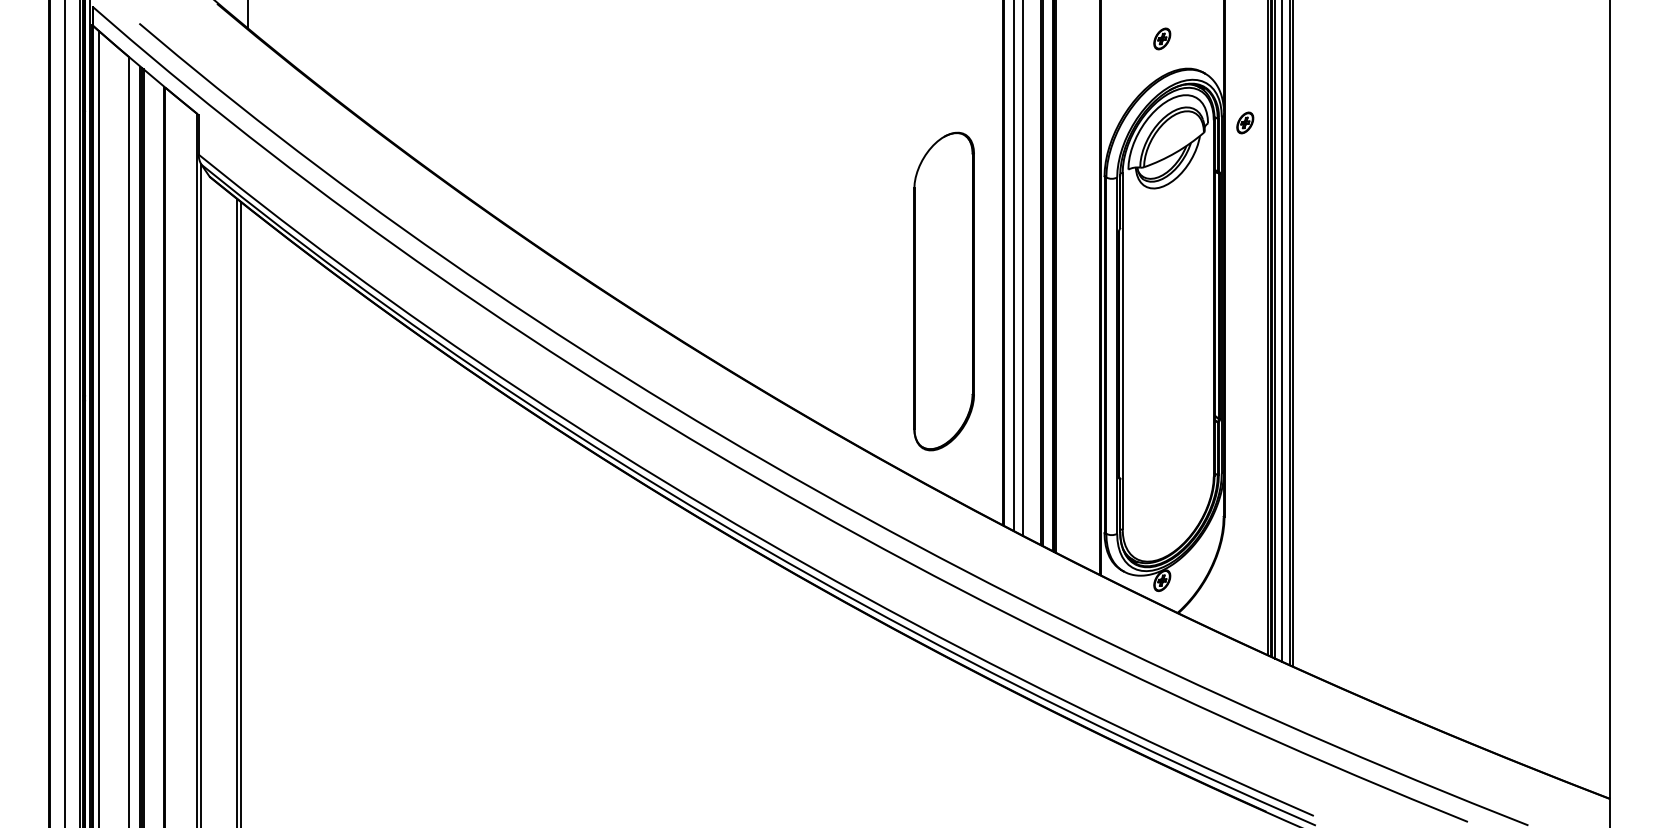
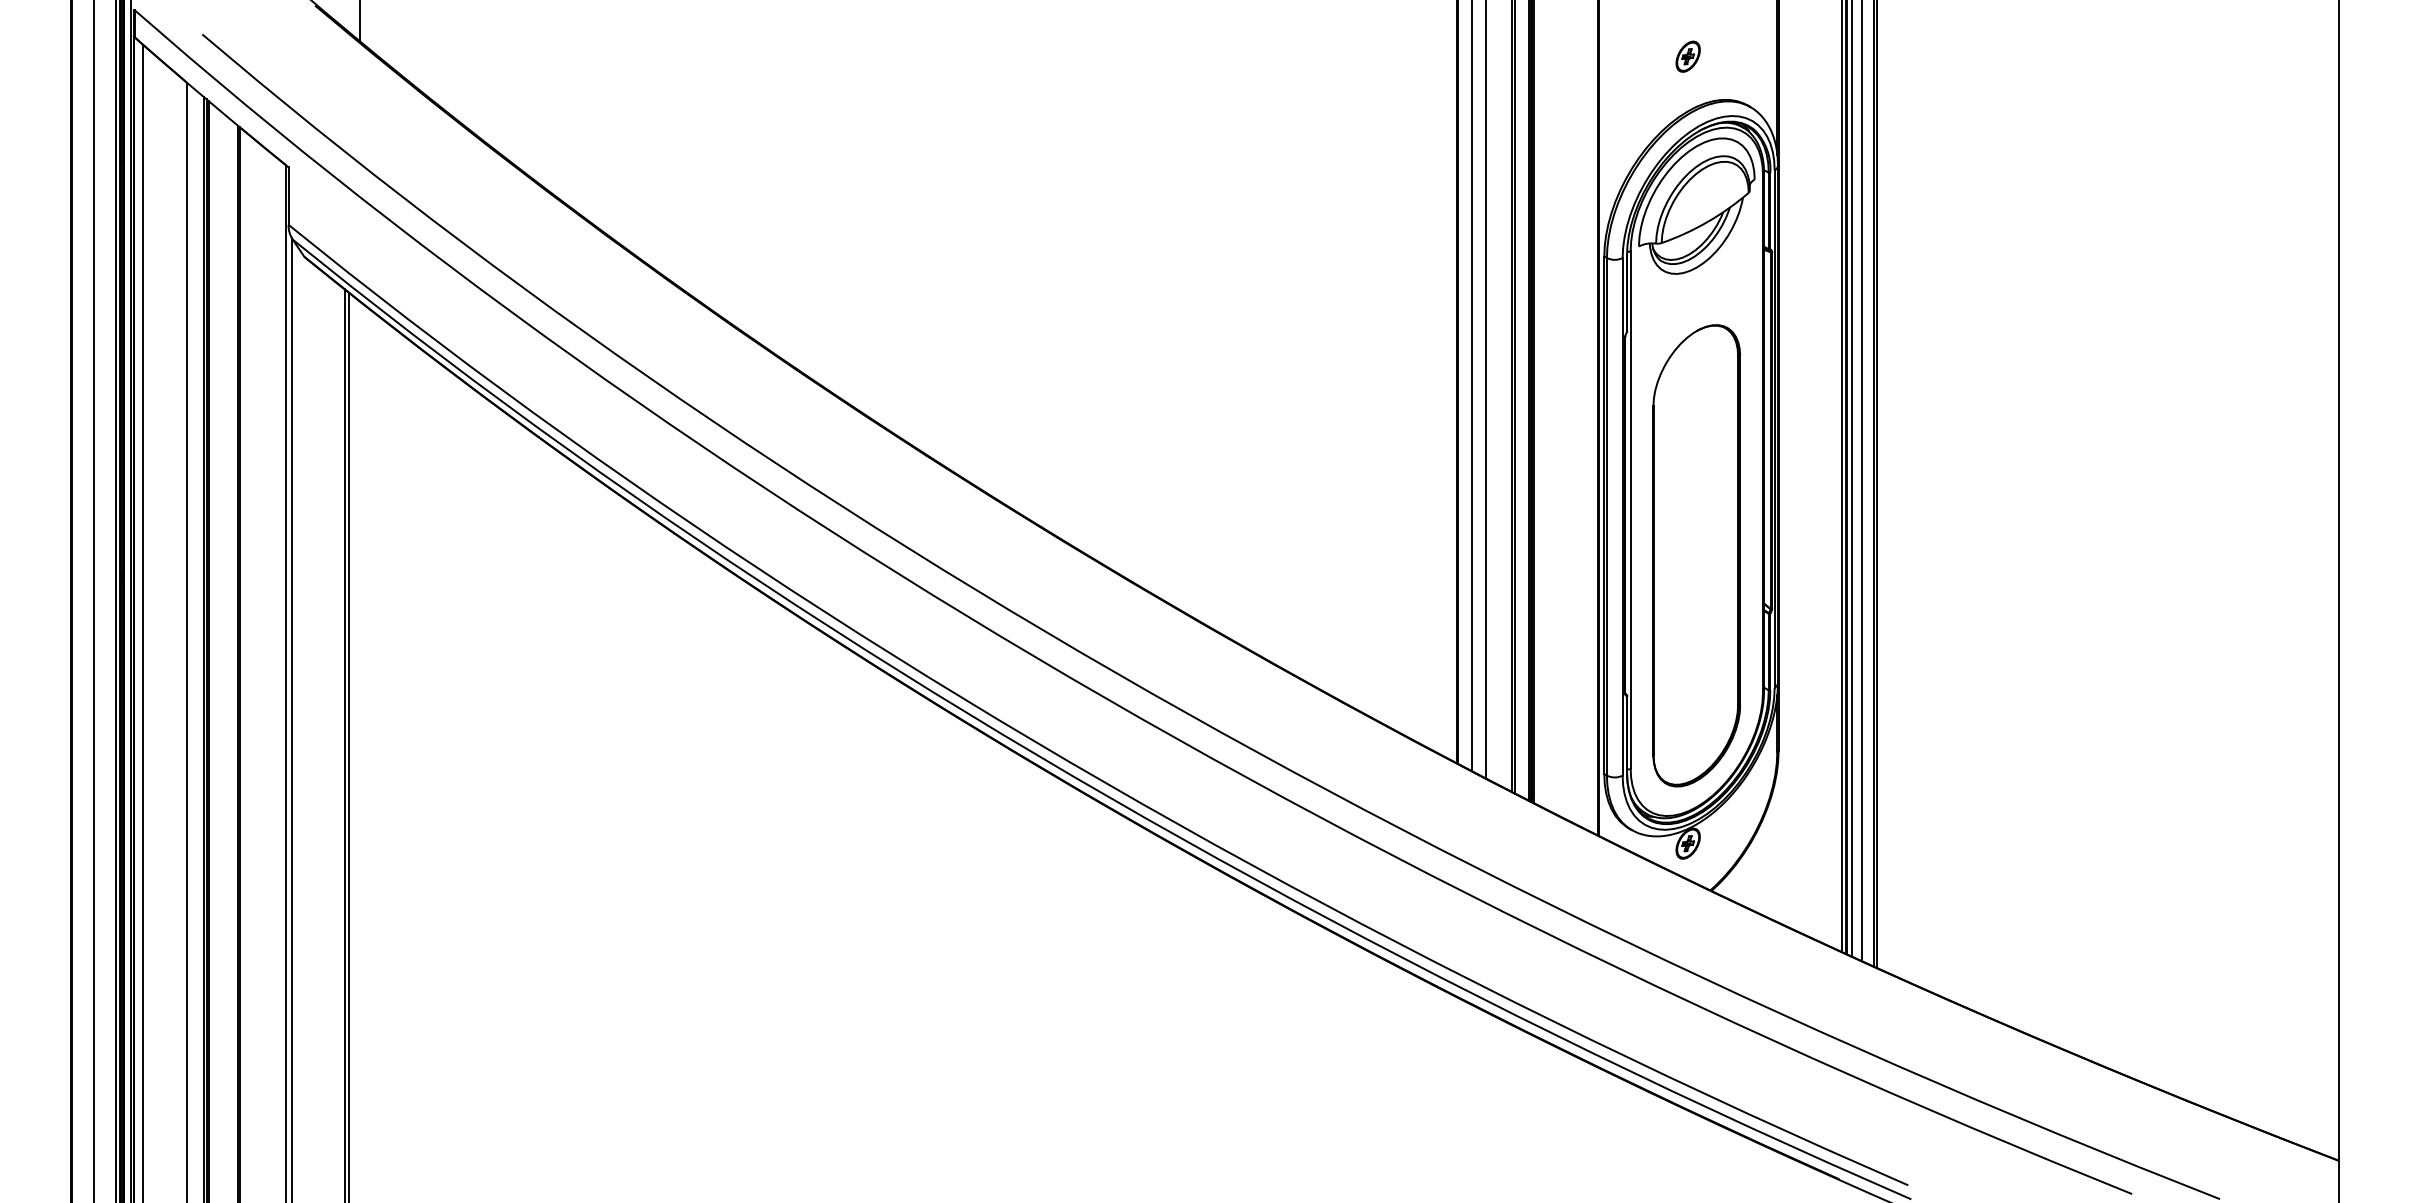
part: (1245, 122) -> (1809, 178), removed
part: (943, 291) -> (1695, 555), moved

